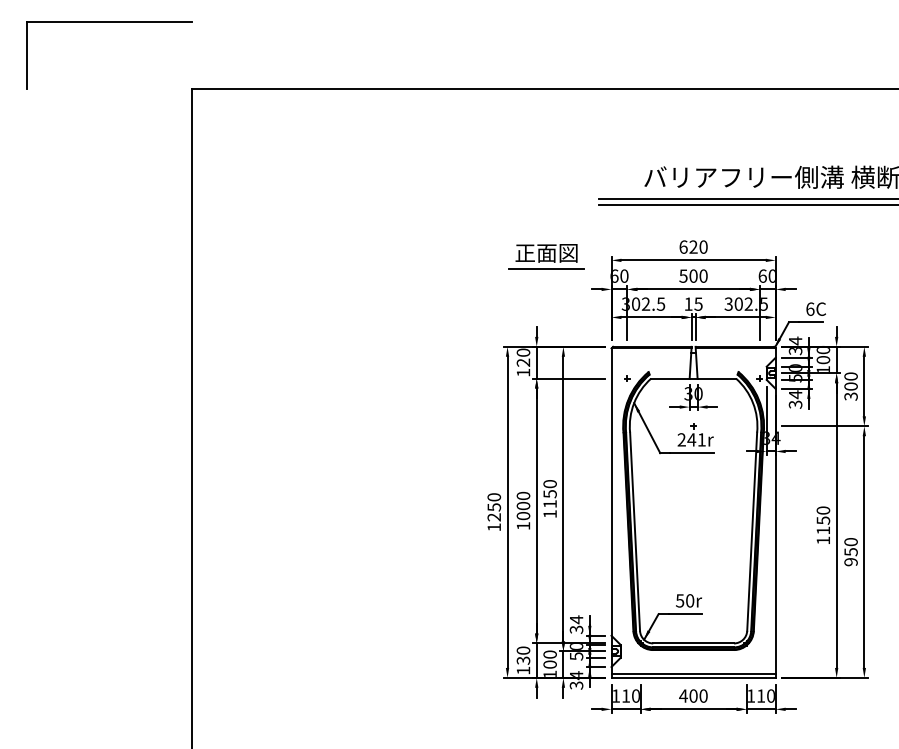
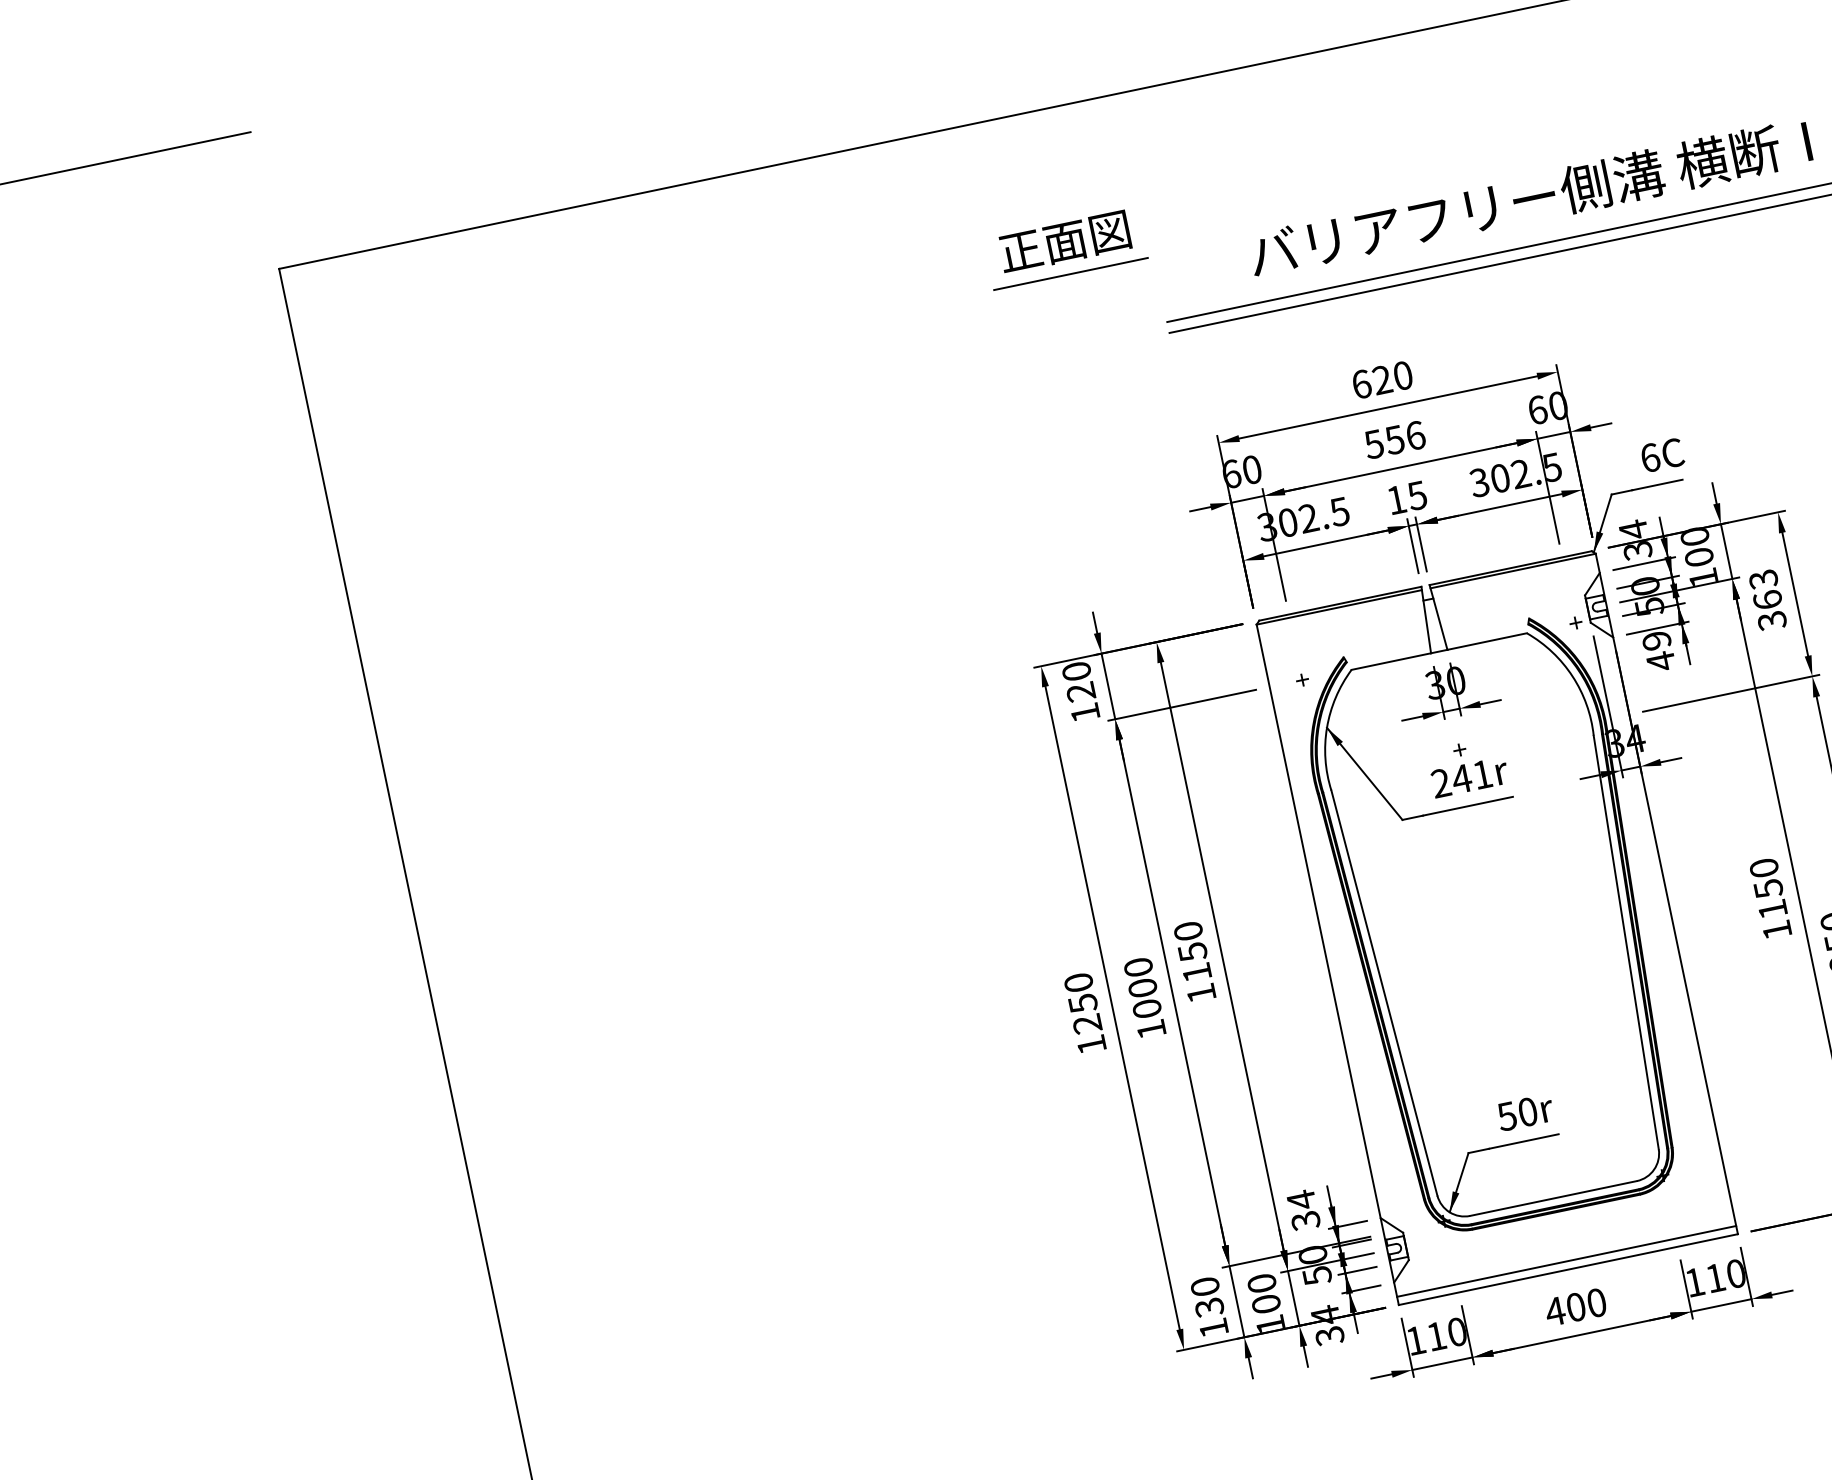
part: (546, 256) -> (1065, 248), moved
text: (698, 275) -> (1404, 436), 500 -> 556
text: (850, 381) -> (1764, 589), 300 -> 363
text: (795, 399) -> (1658, 650), 34 -> 49

